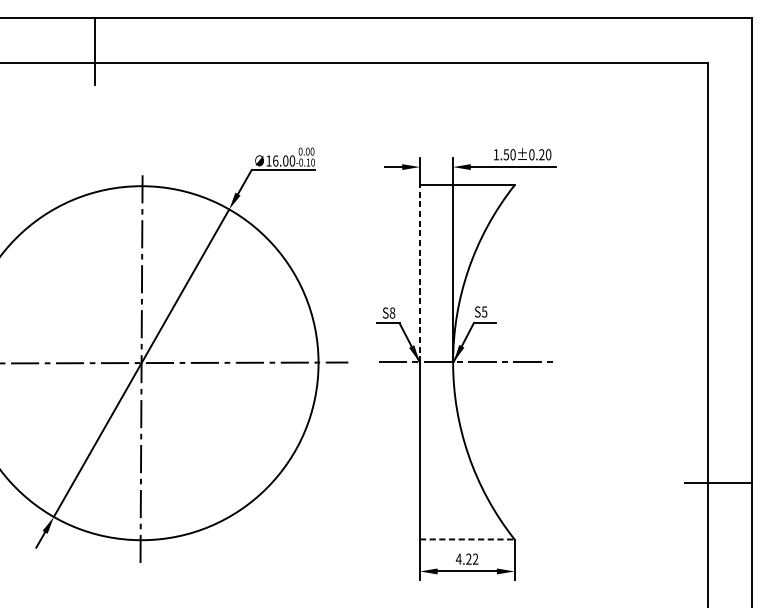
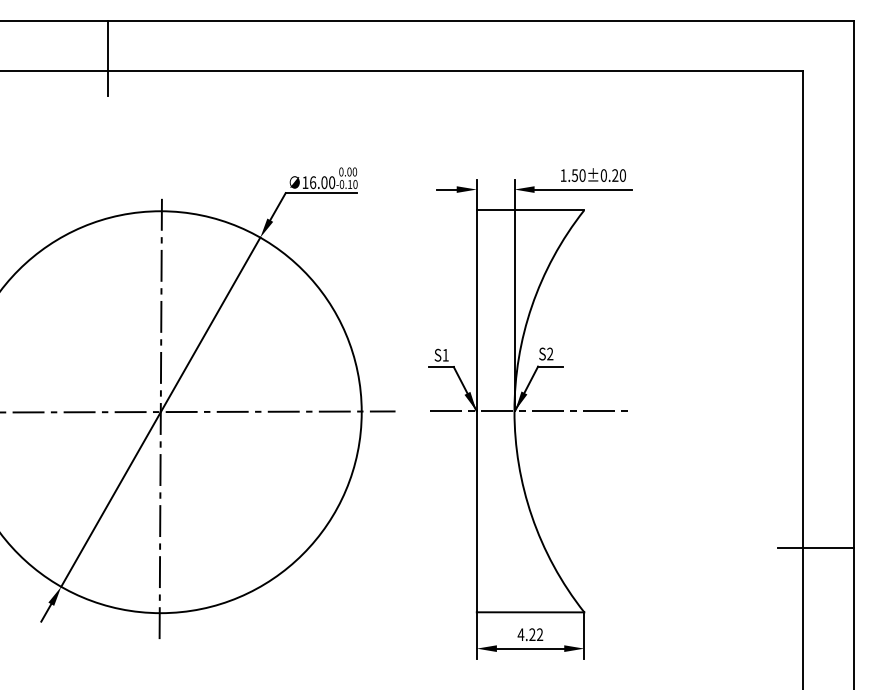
line: (419, 273) -> (476, 310), dashed -> solid
text: (484, 311) -> (550, 353), S5 -> S2
text: (392, 312) -> (445, 354), S8 -> S1
line: (467, 539) -> (530, 612), dashed -> solid

